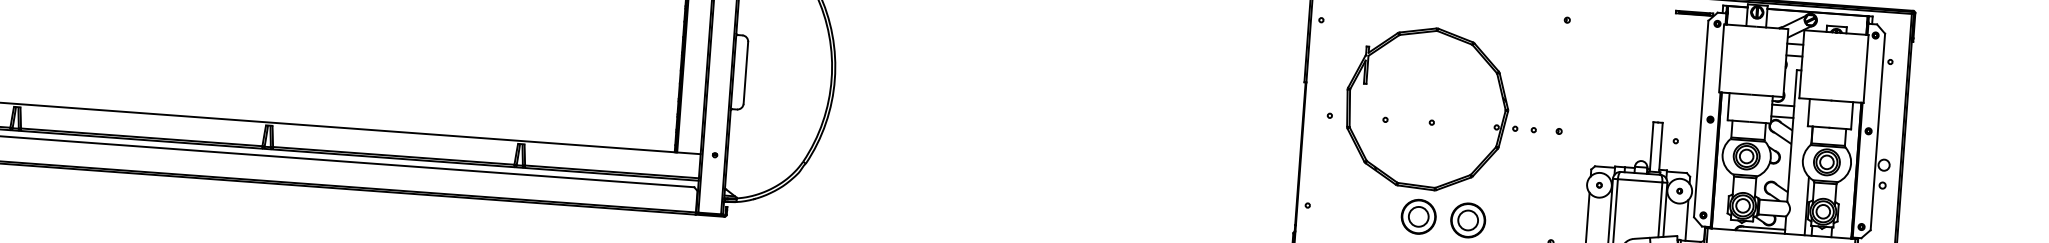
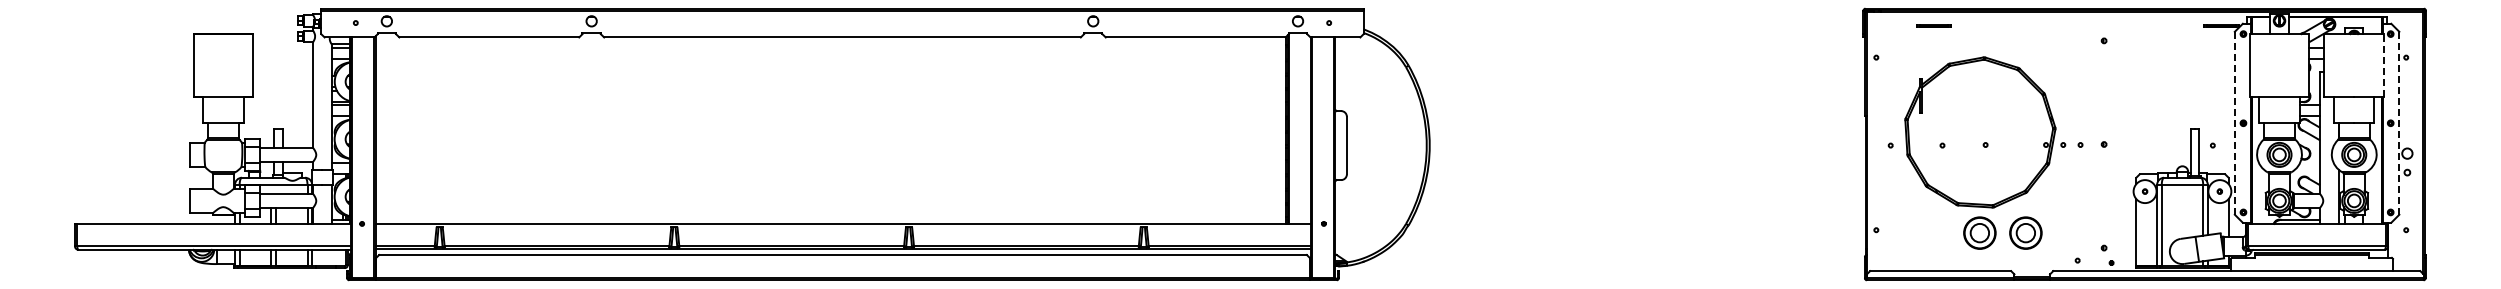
line: (1866, 68) -> (2384, 65), solid -> dashed
line: (1700, 119) -> (2234, 123), solid -> dashed
line: (1878, 132) -> (2399, 123), solid -> dashed

